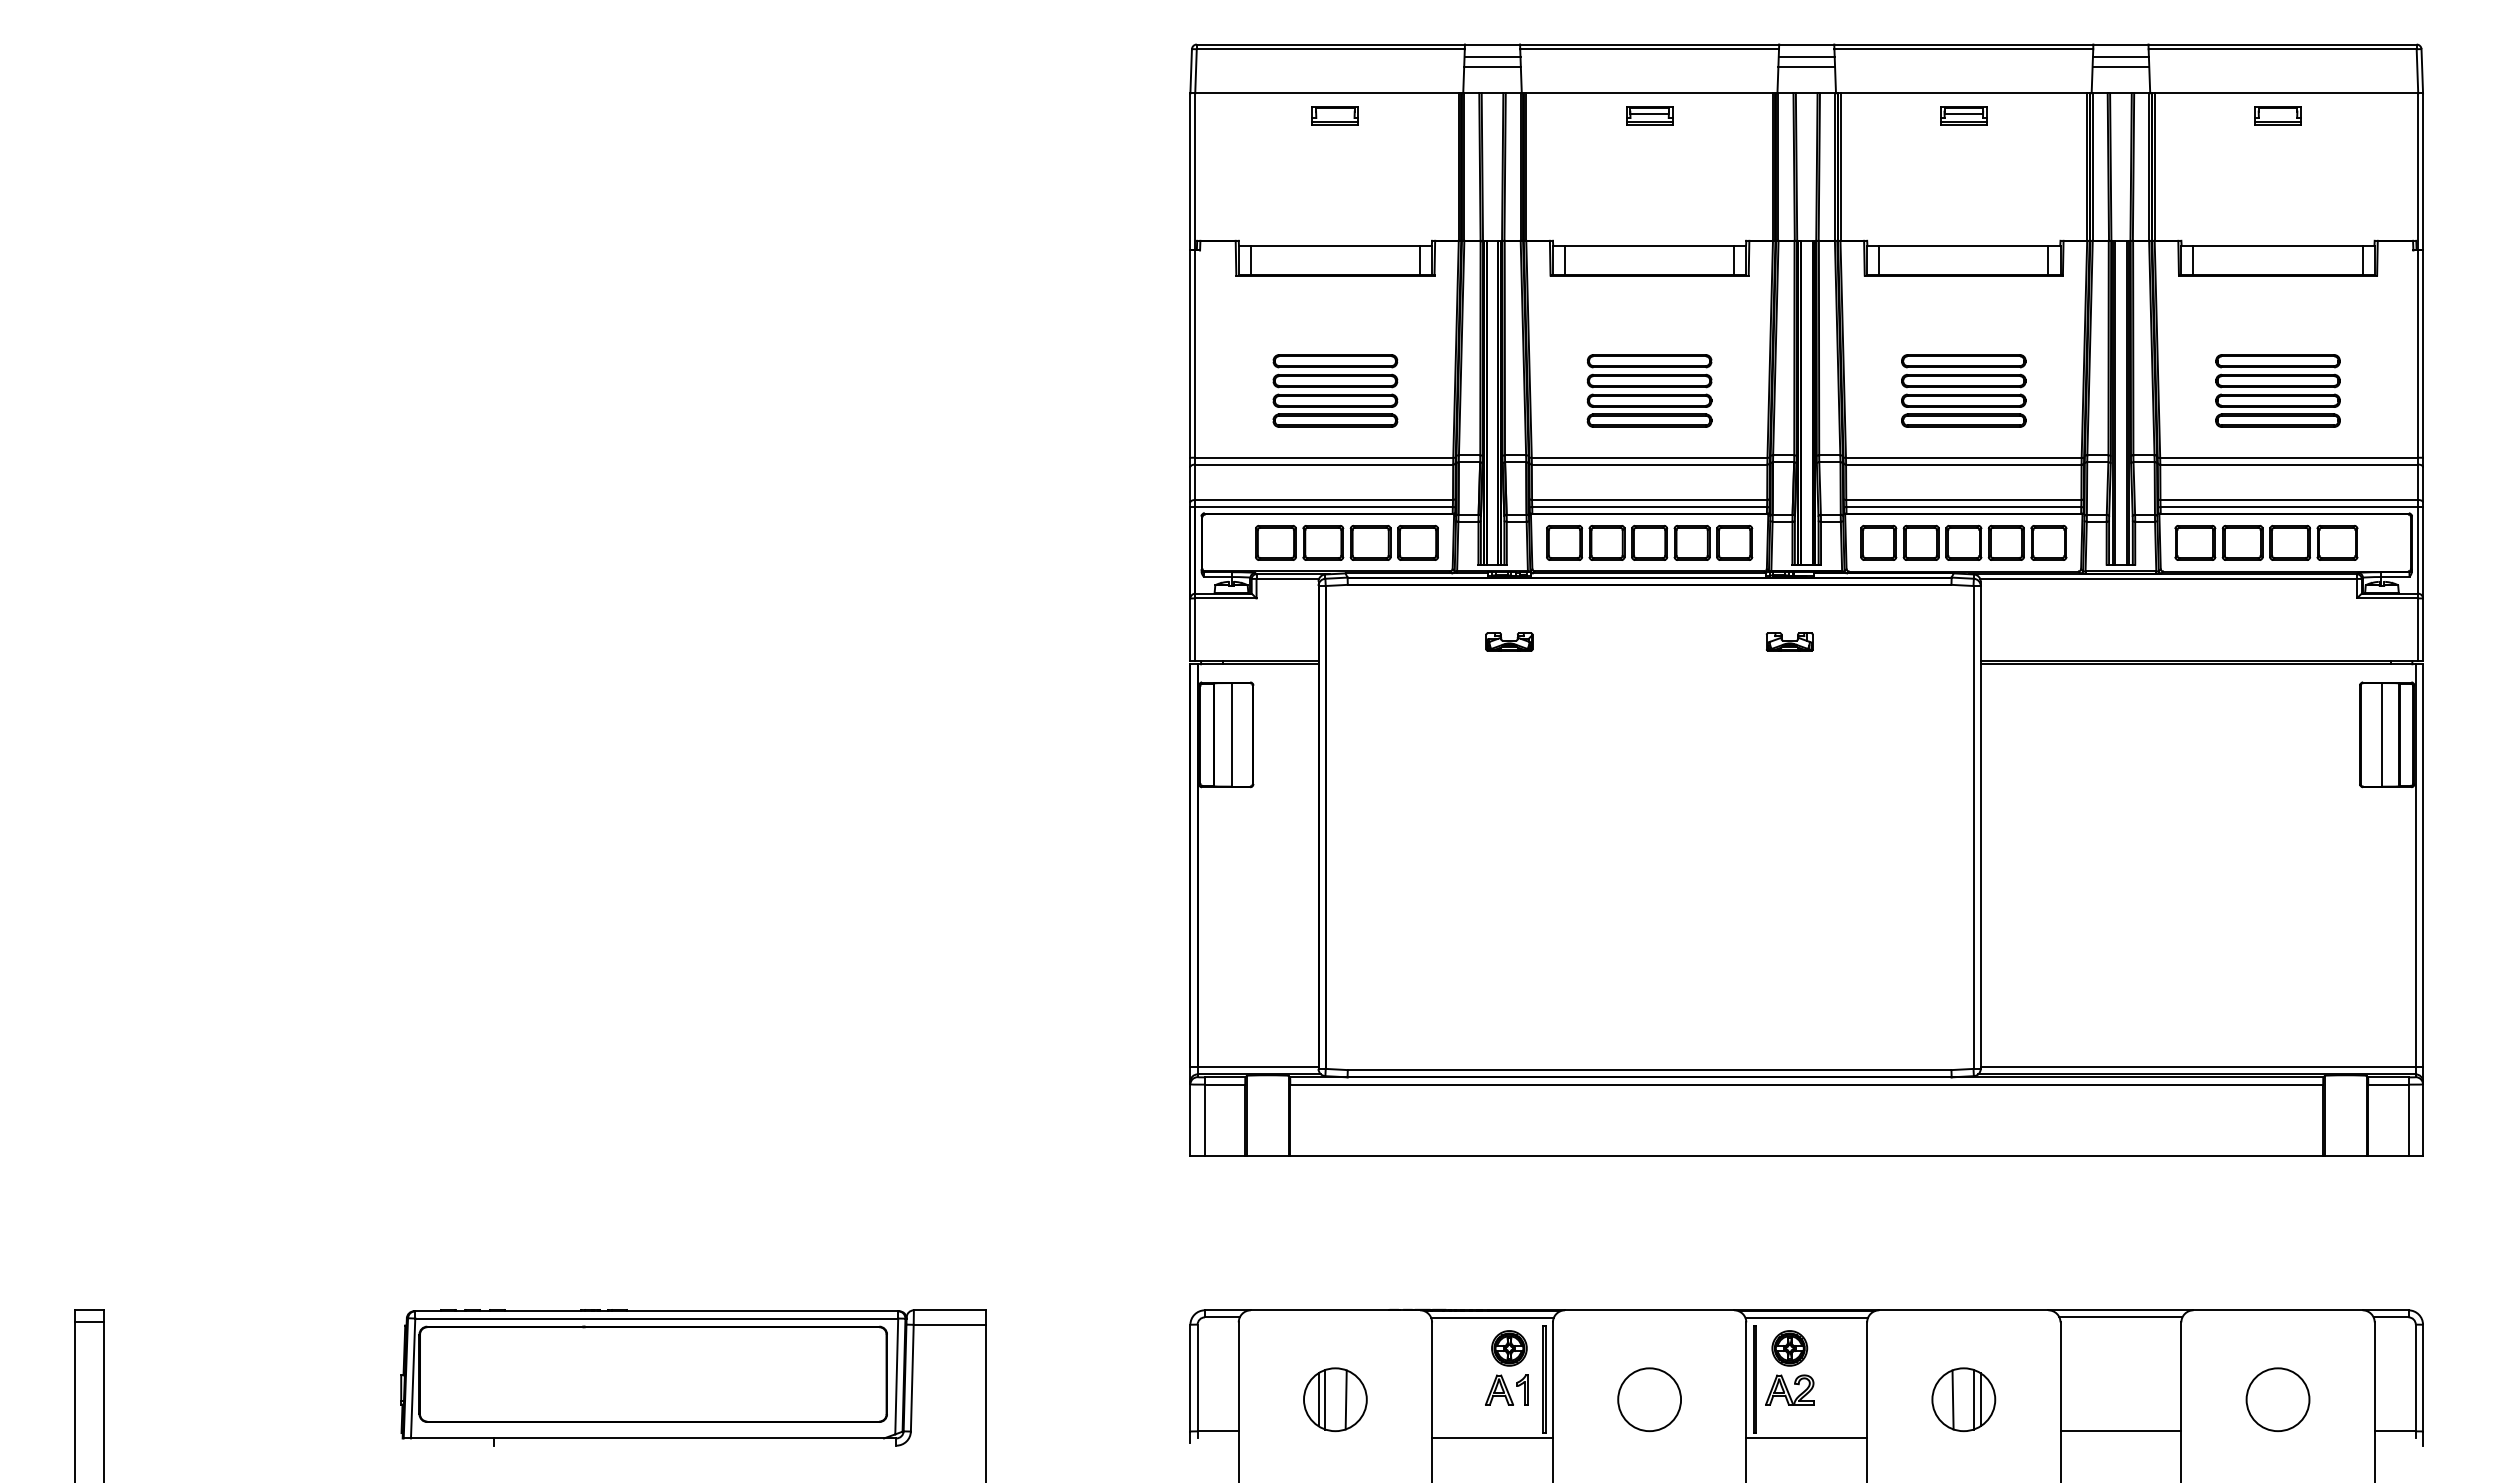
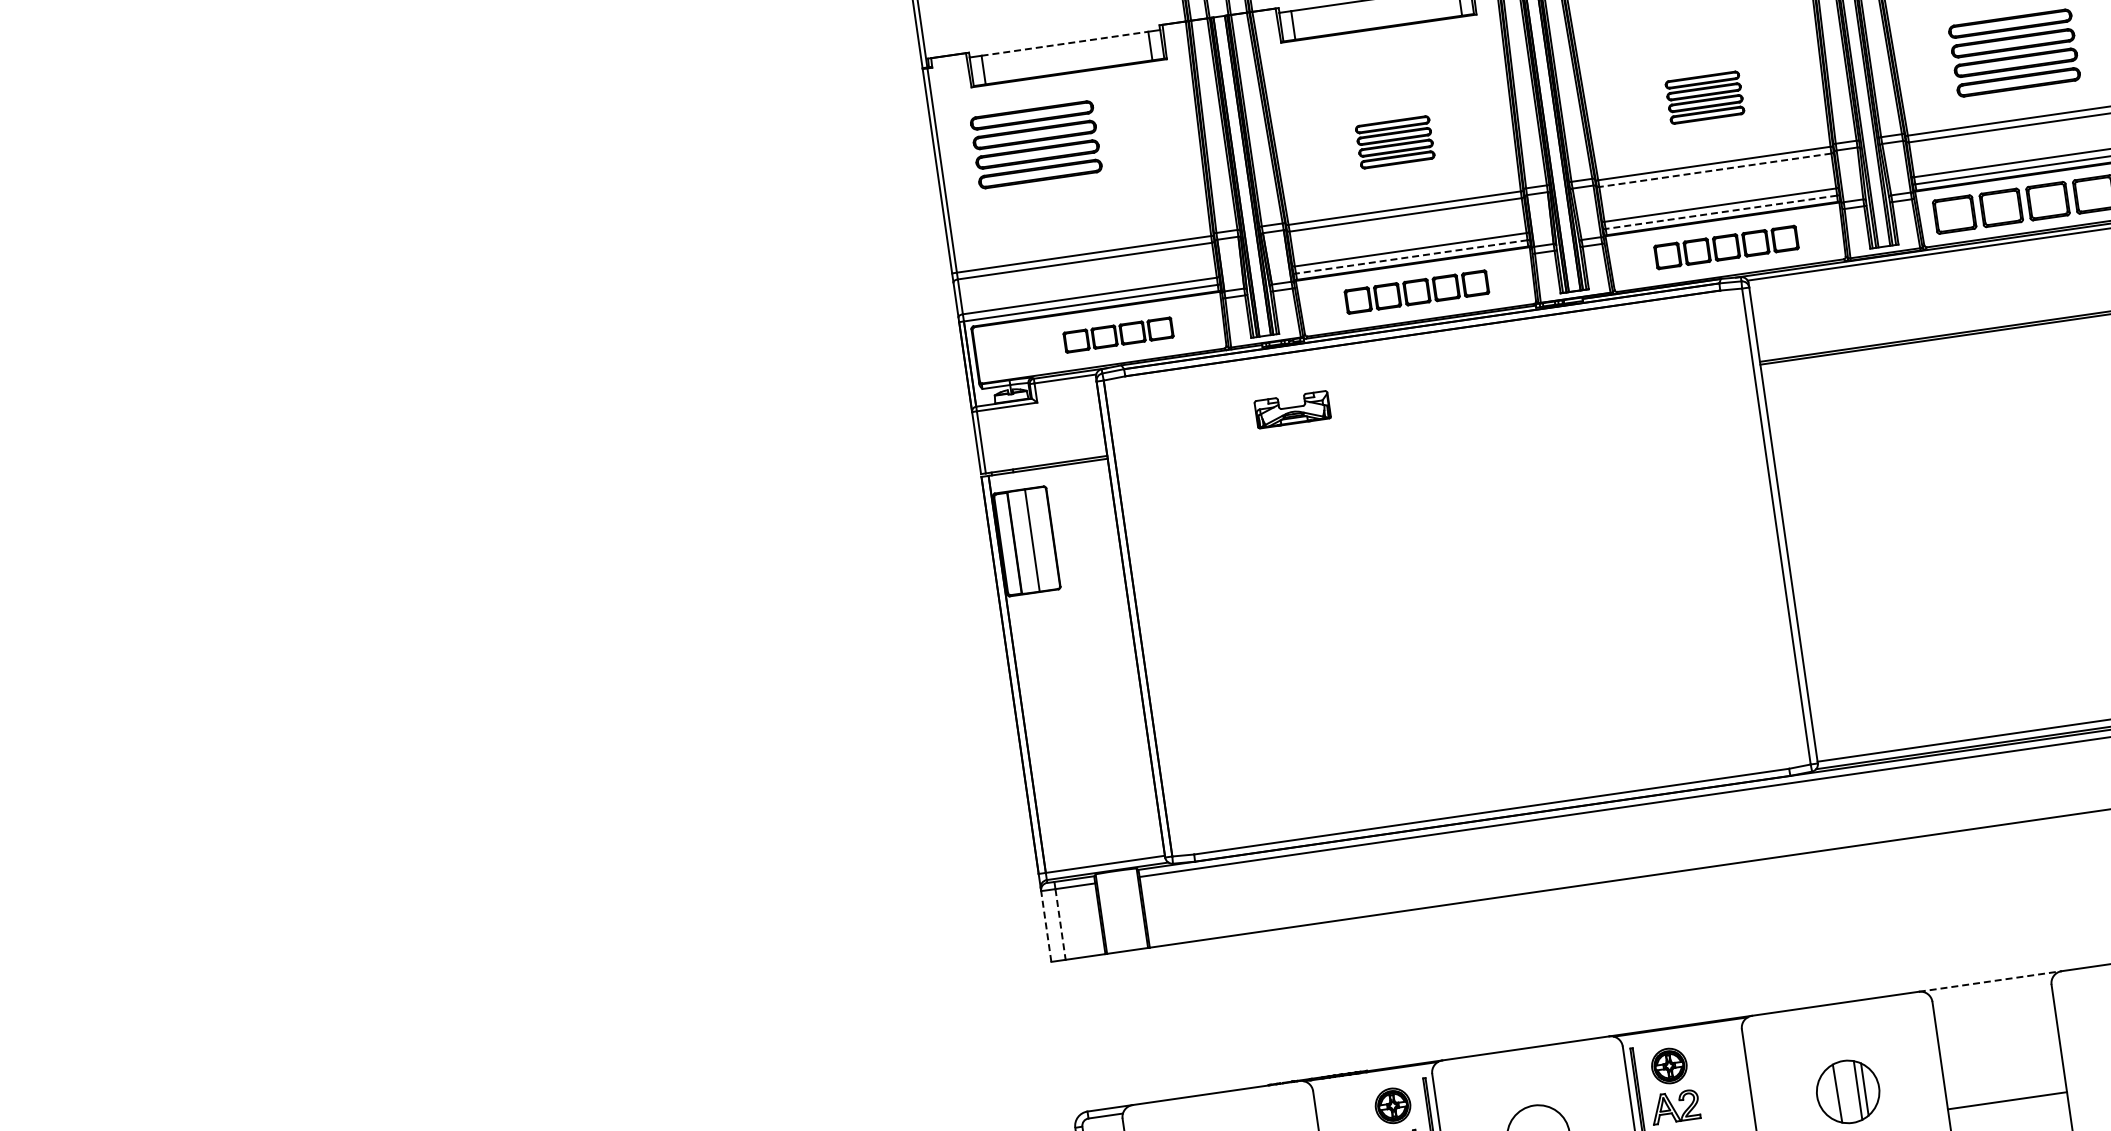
line: (1335, 245) -> (1065, 43), solid -> dashed
part: (1335, 390) -> (1036, 144), moved
part: (1649, 390) -> (1395, 141), size x0.6
part: (1963, 390) -> (1704, 97), size x0.6
line: (1963, 464) -> (1715, 170), solid -> dashed
line: (1649, 507) -> (1411, 257), solid -> dashed
line: (1963, 507) -> (1721, 212), solid -> dashed
part: (1346, 542) -> (1118, 334), size x0.6
part: (1649, 542) -> (1416, 291), size x0.7
part: (1963, 542) -> (1726, 247), size x0.7
part: (1509, 641) -> (1292, 409), size x1.6
part: (1789, 641) -> (1568, 369), removed
line: (1190, 1120) -> (1046, 926), solid -> dashed
line: (1204, 1120) -> (1060, 924), solid -> dashed
line: (2120, 1310) -> (1989, 981), solid -> dashed
line: (2120, 1317) -> (1990, 988), removed
line: (1492, 1318) -> (1372, 1078), removed
line: (1806, 1318) -> (1681, 1034), removed

